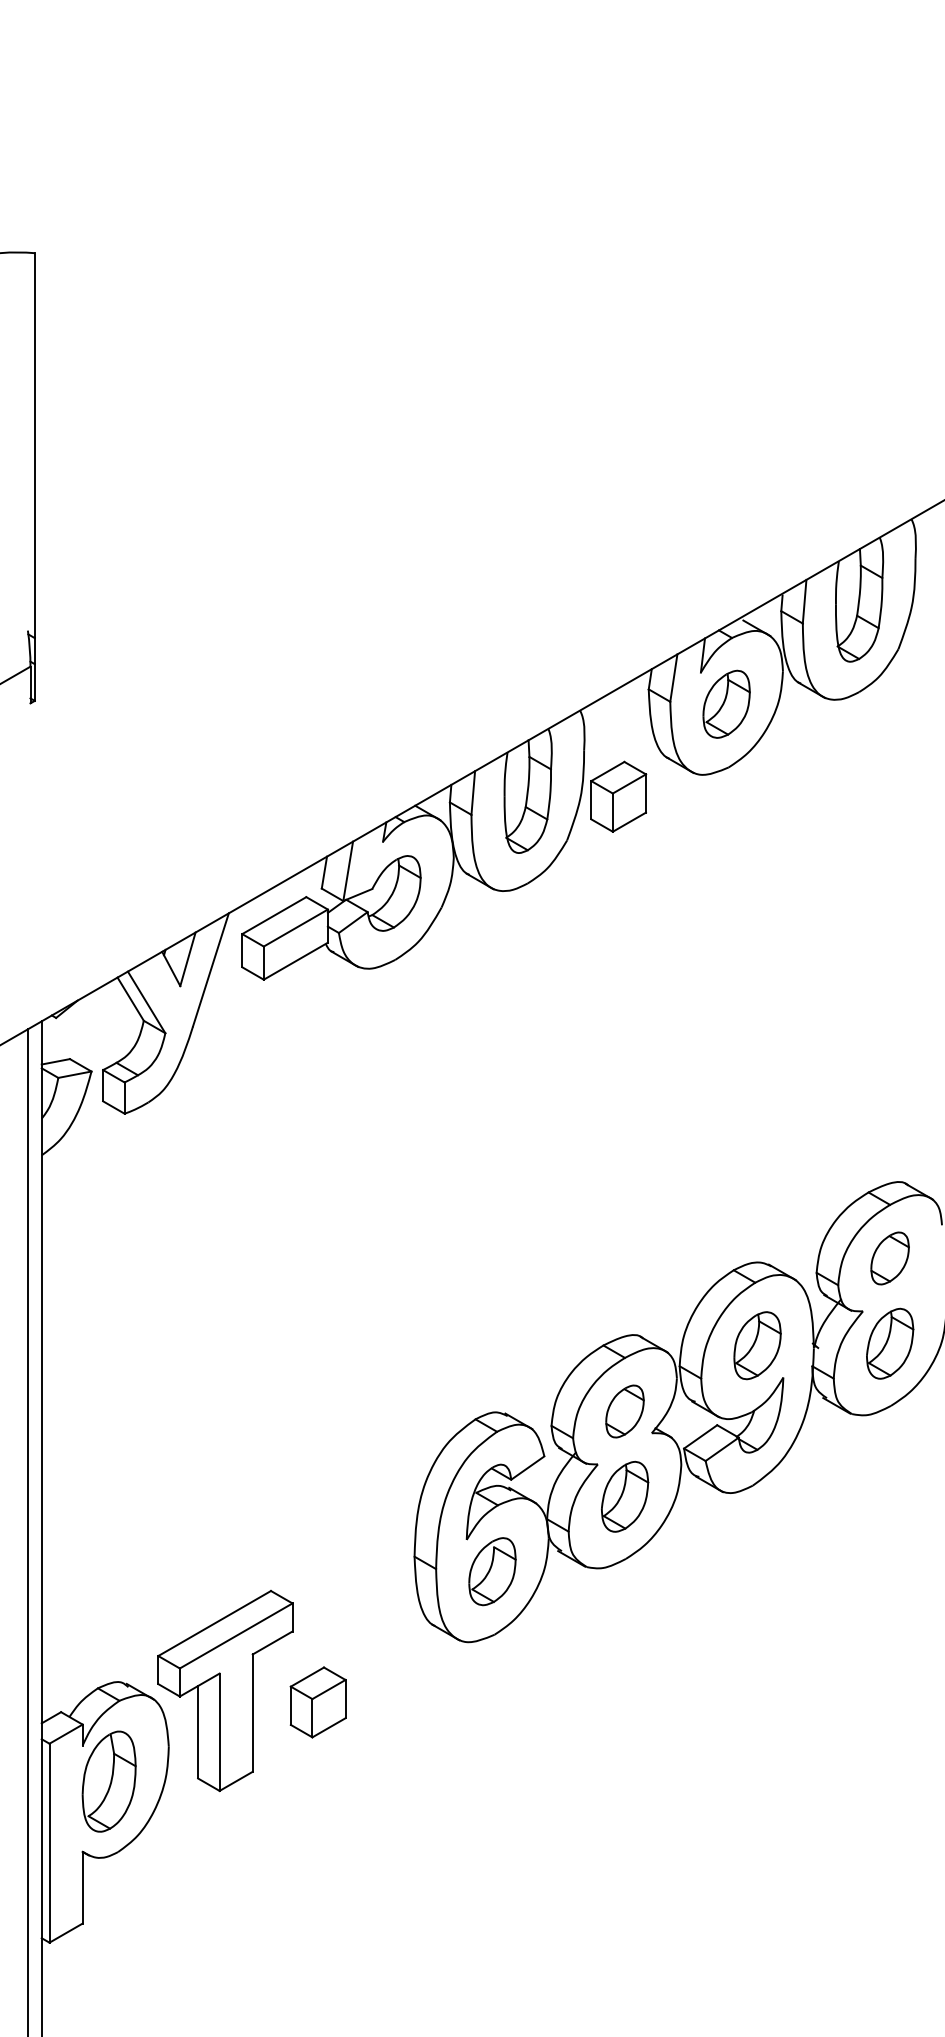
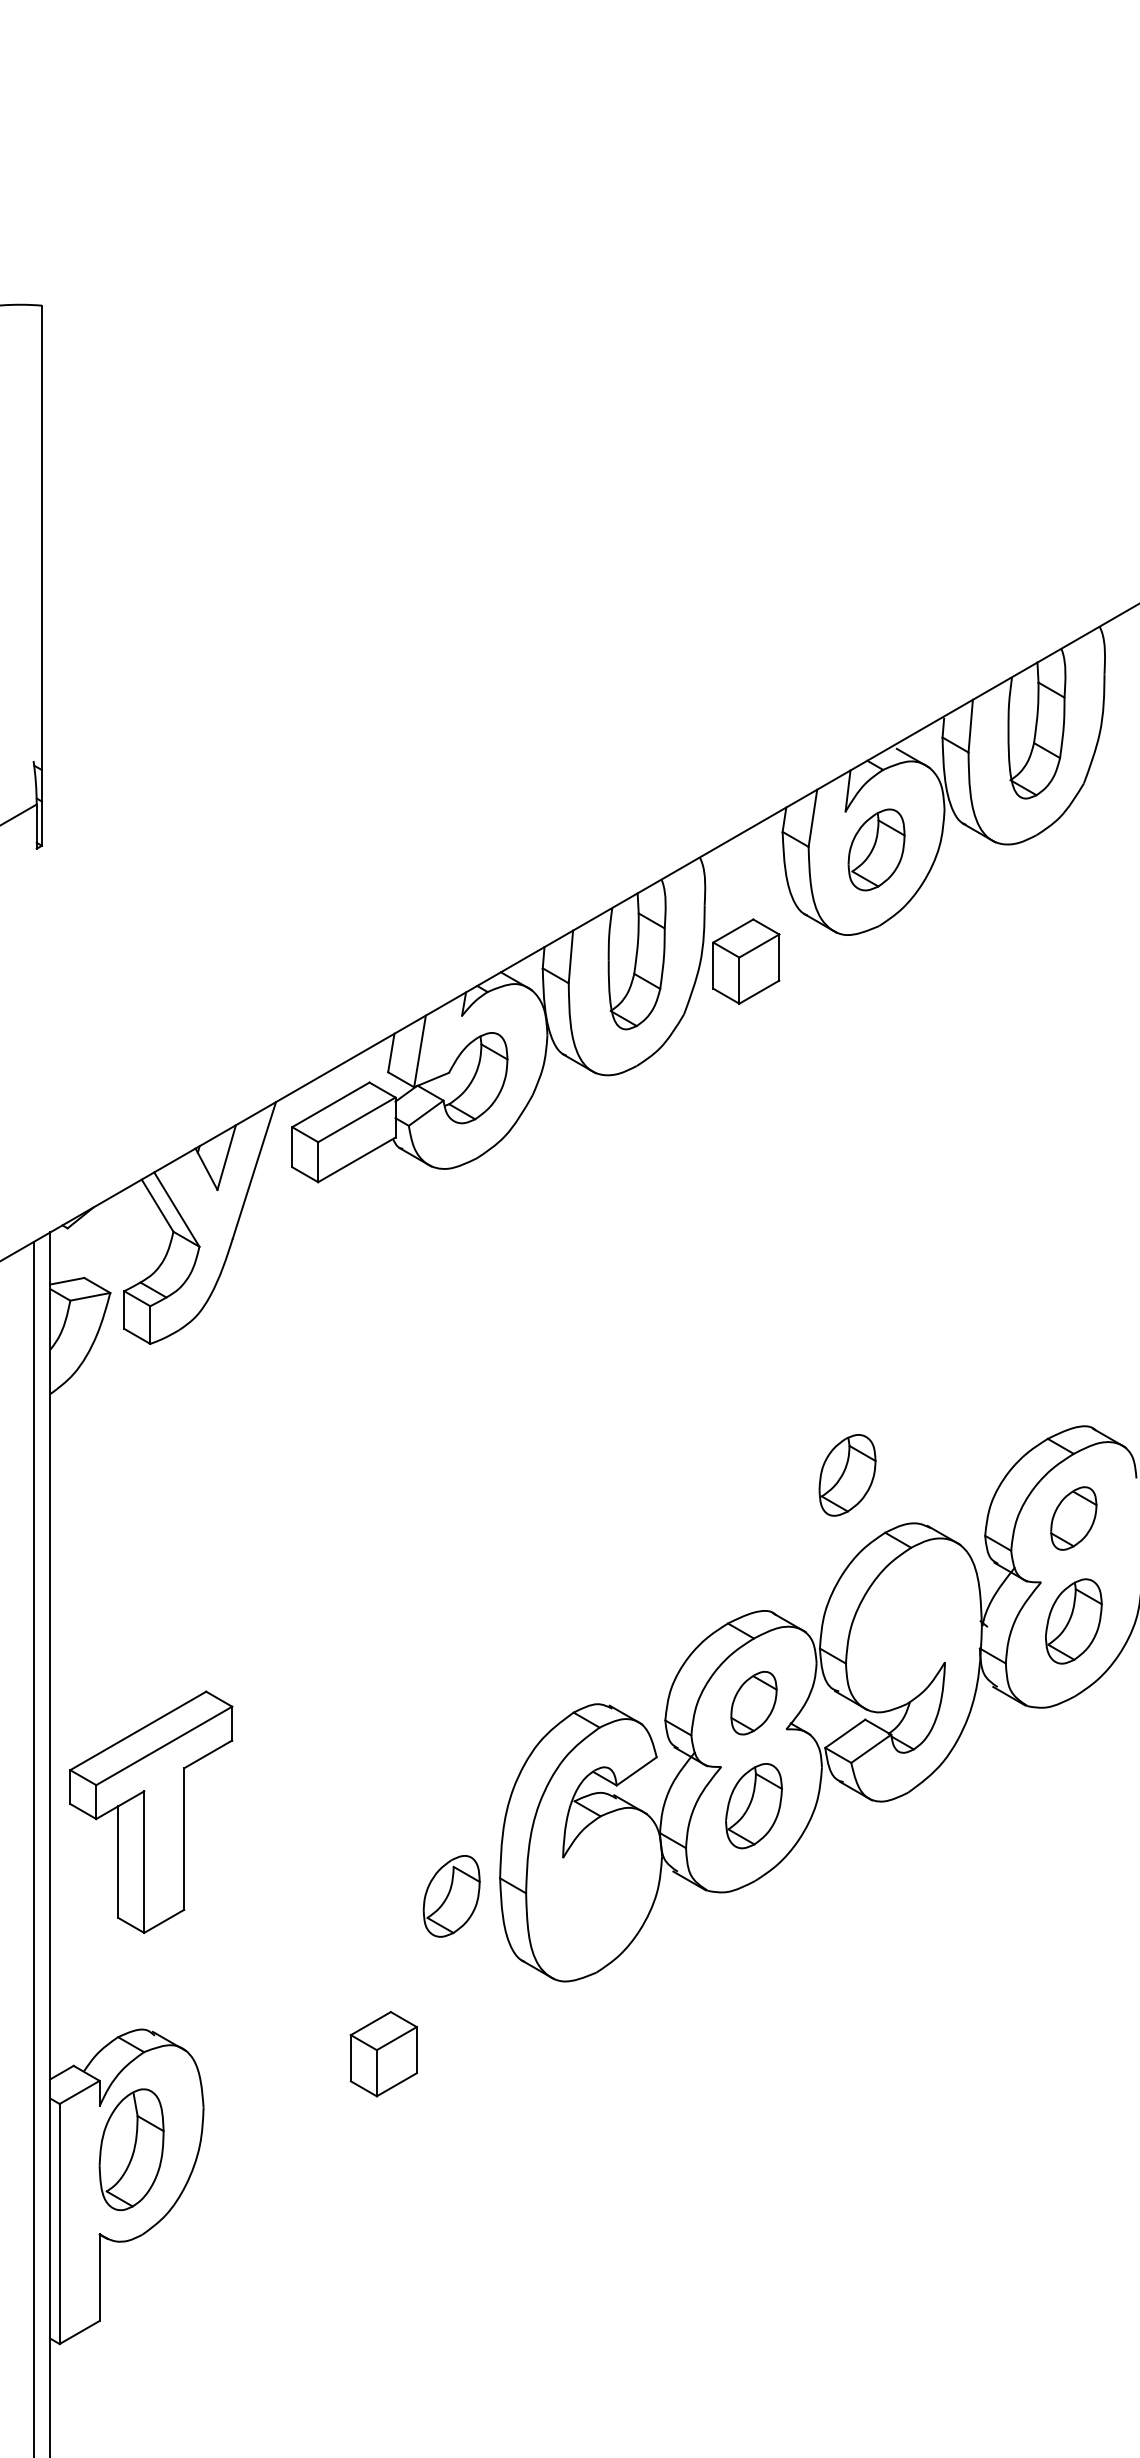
part: (757, 1345) -> (847, 1475), moved
part: (492, 1571) -> (451, 1896), moved
part: (225, 1691) -> (151, 1812), moved

